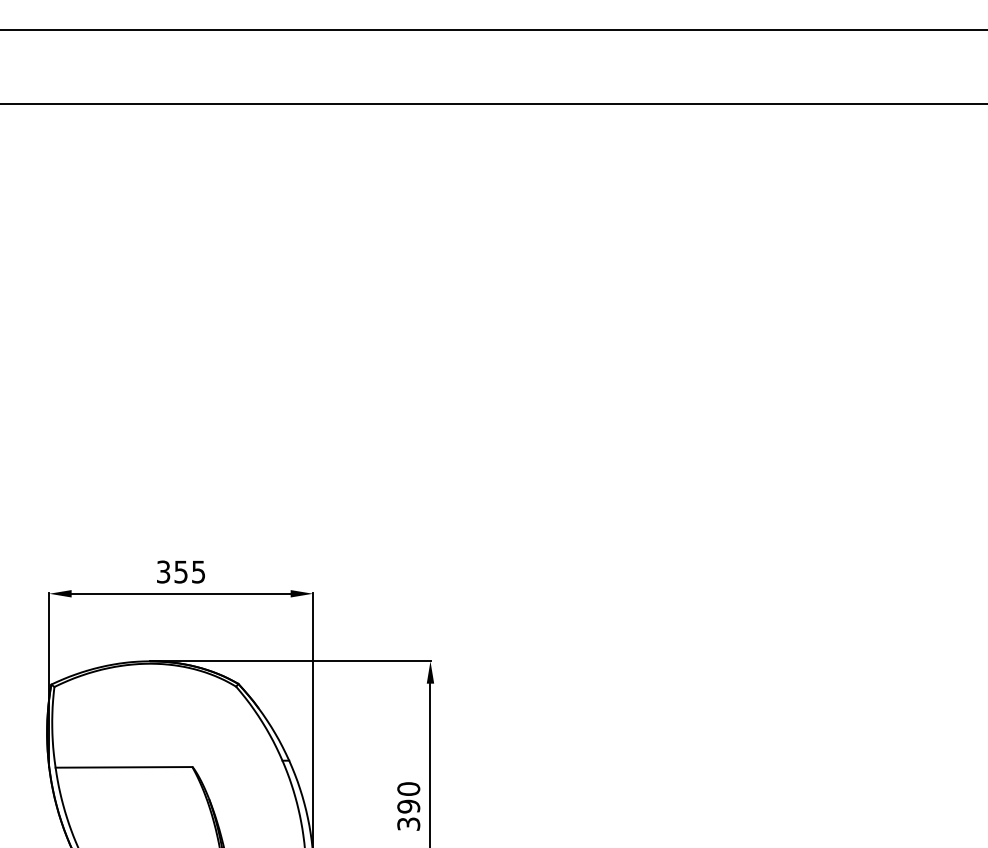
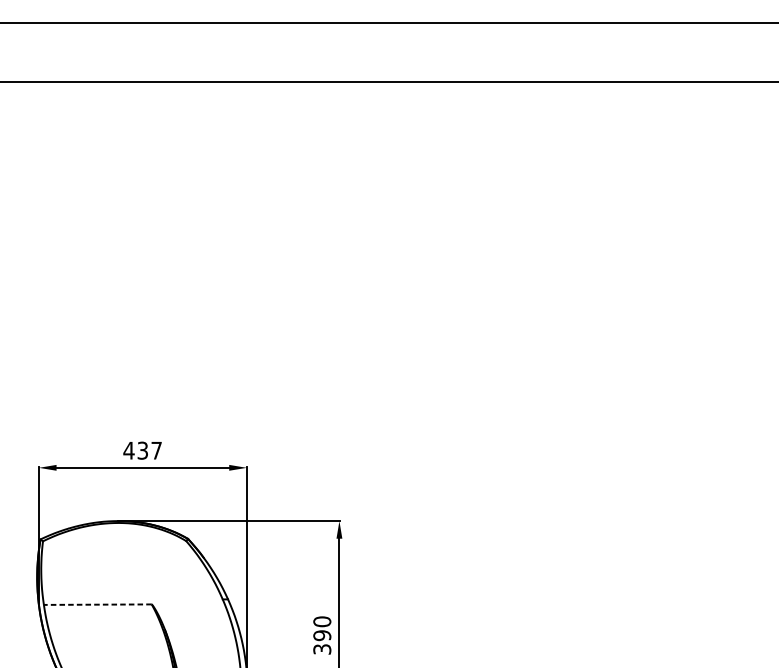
text: (180, 571) -> (142, 450), 355 -> 437
line: (123, 767) -> (97, 604), solid -> dashed

